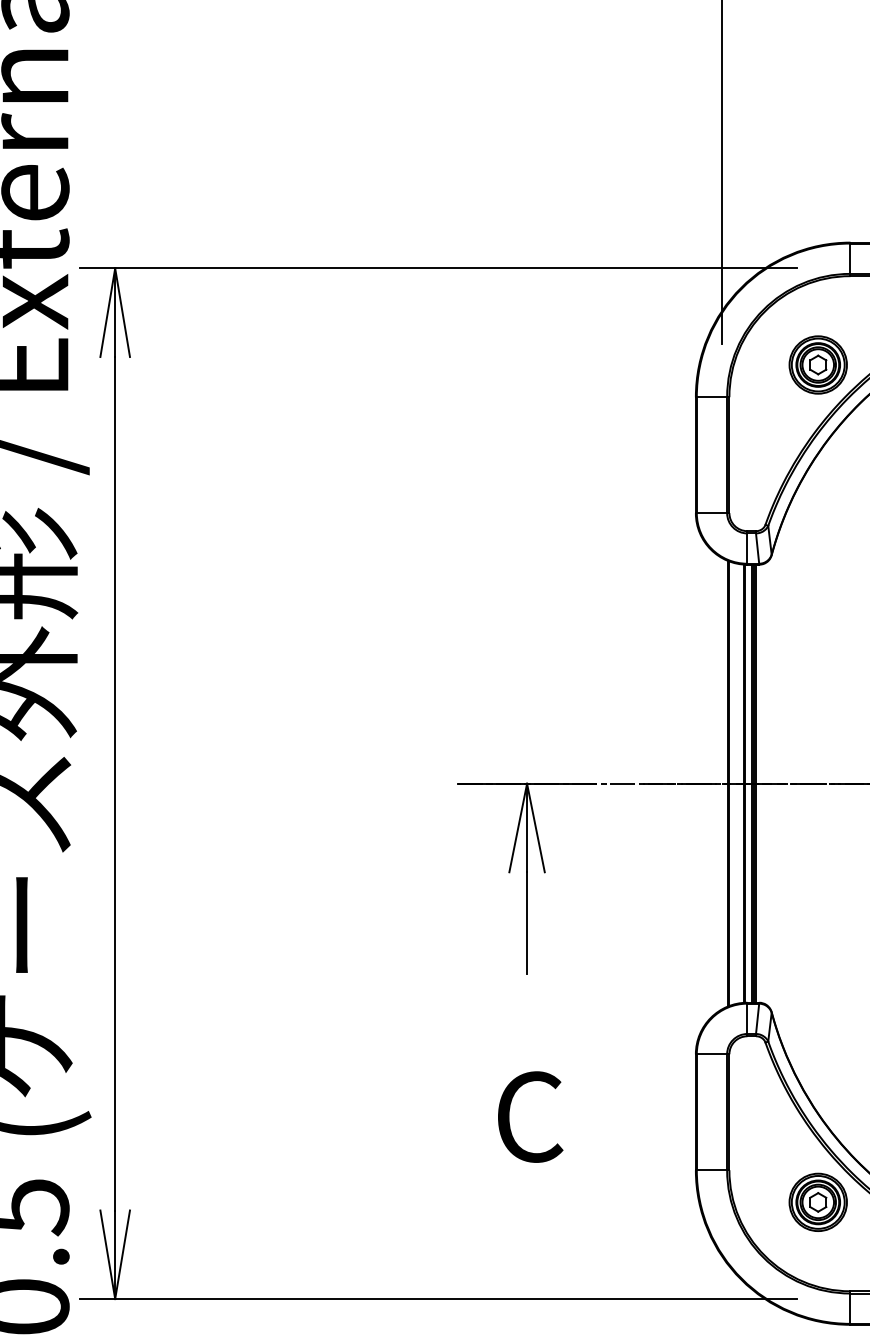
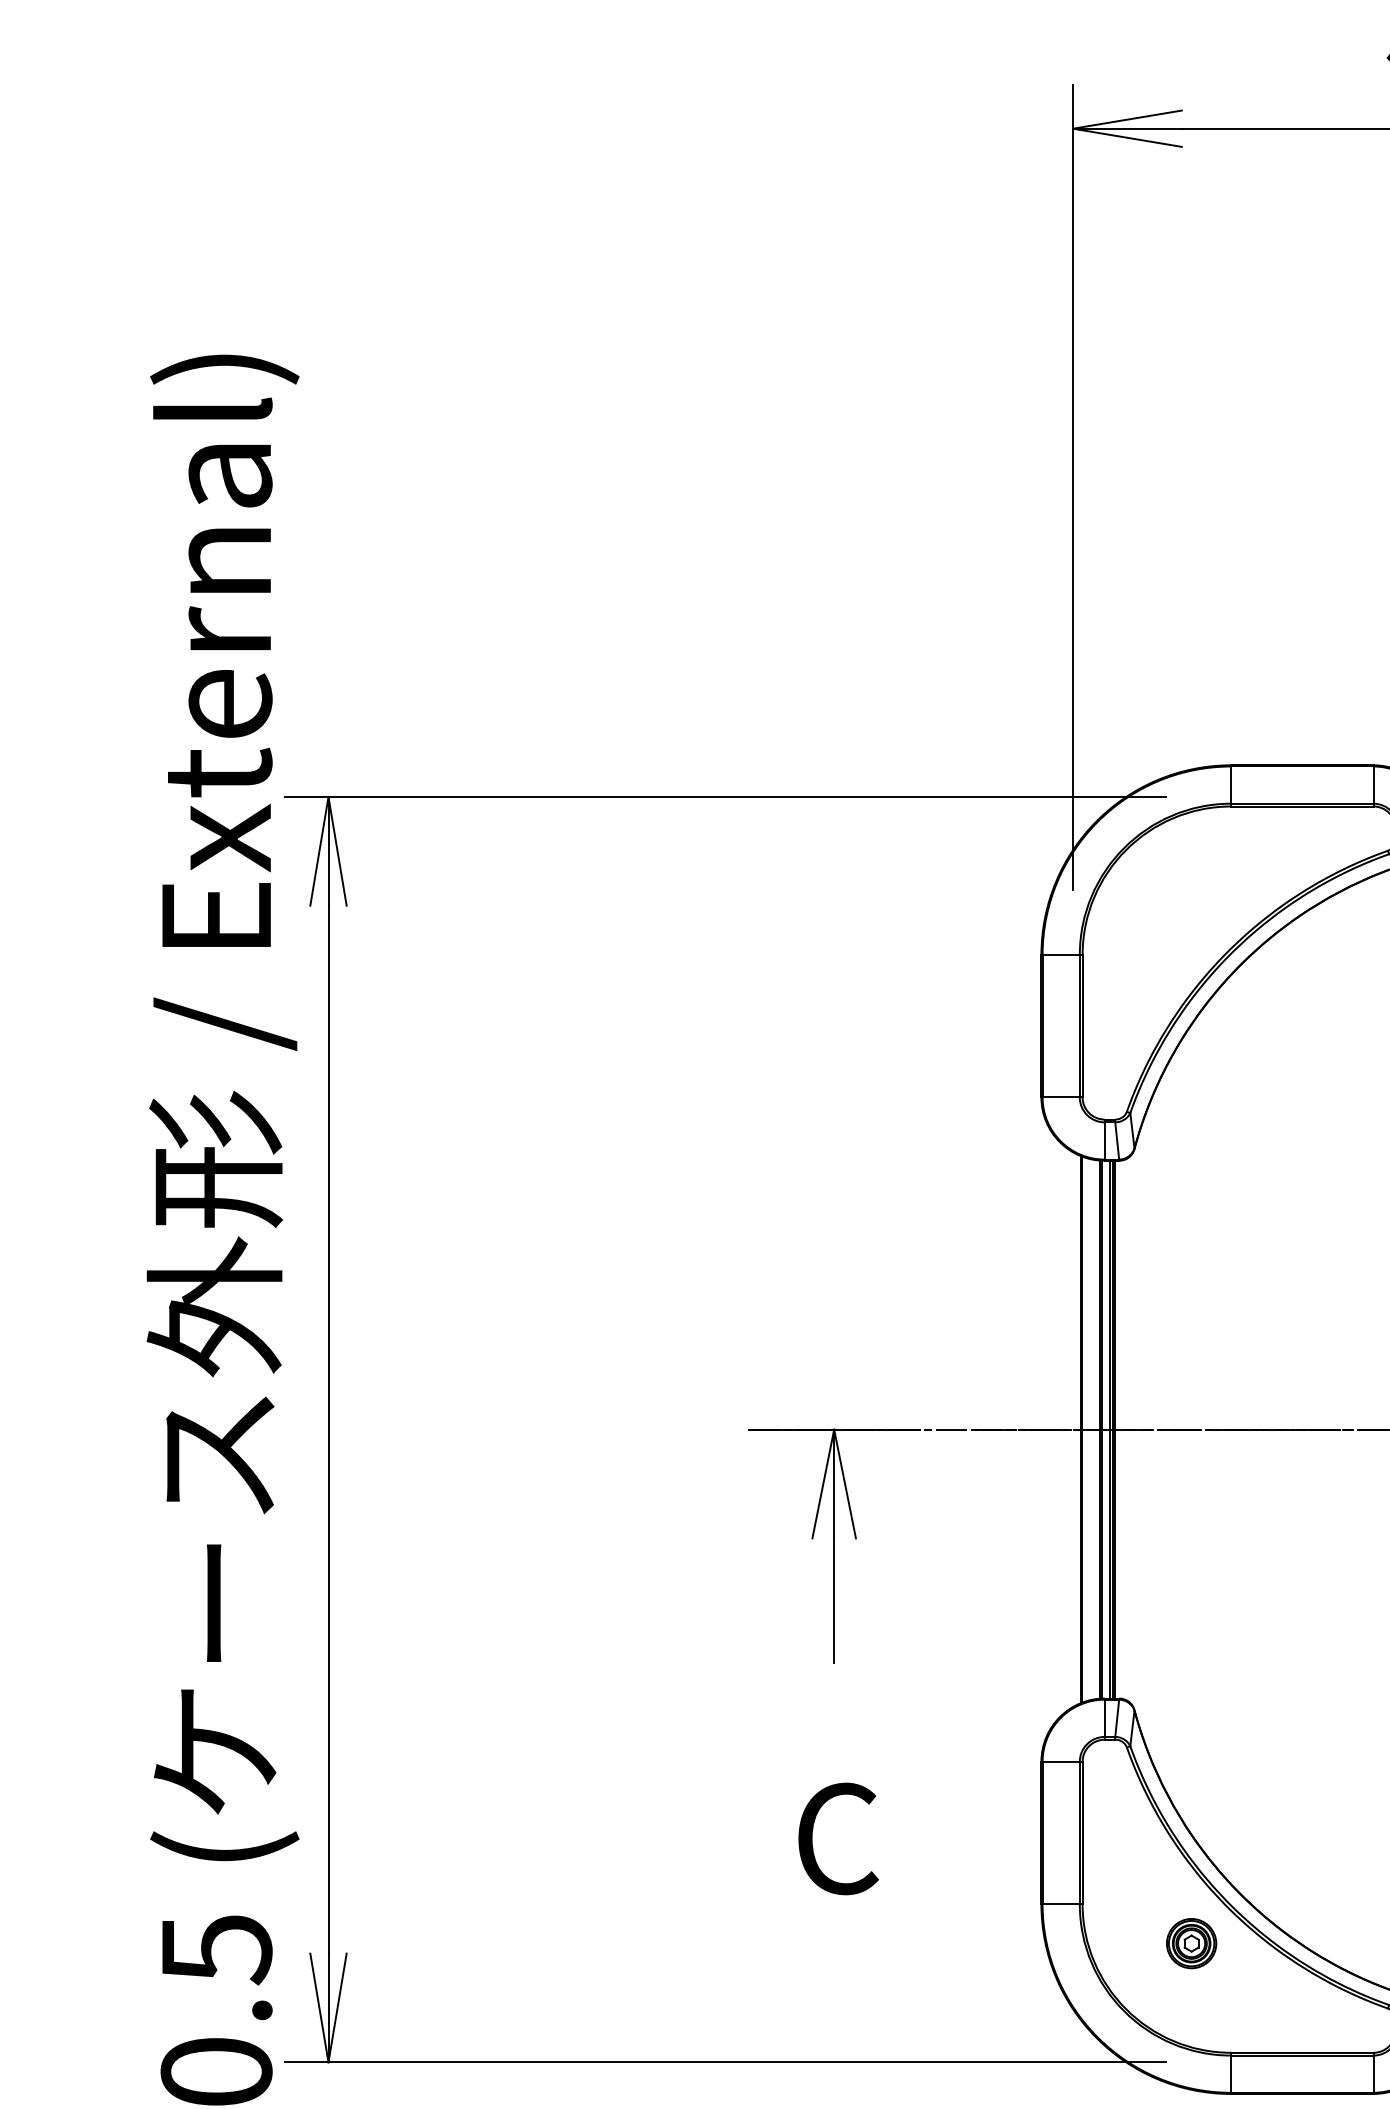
part: (818, 364) -> (1191, 915), removed
part: (818, 1202) -> (1191, 1943), size x0.7

